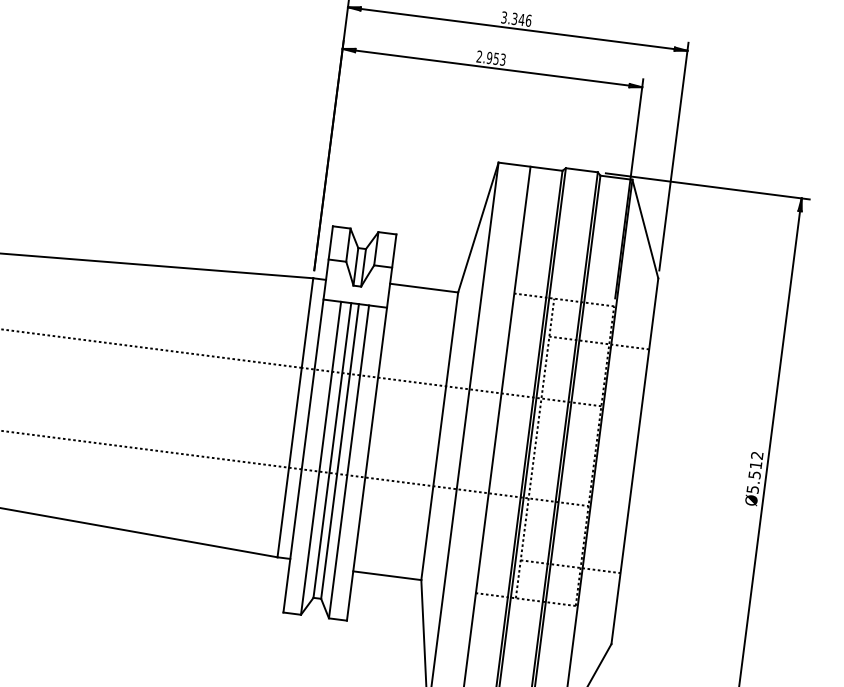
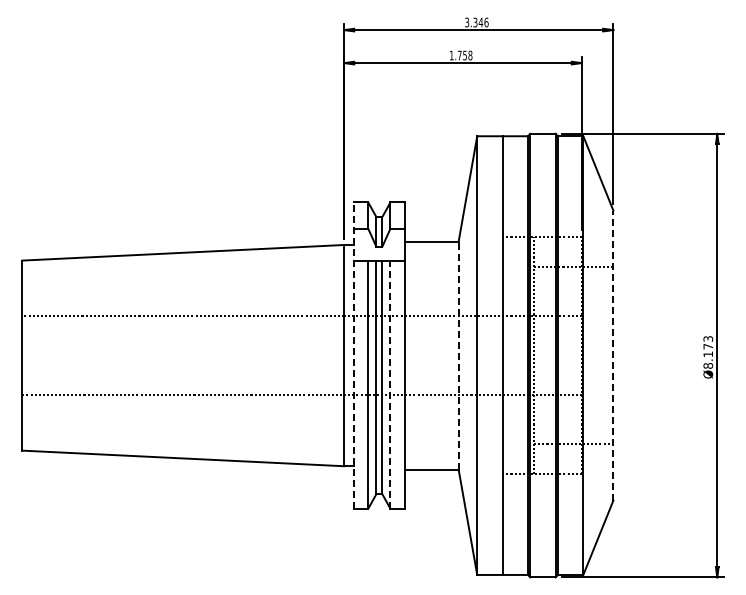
text: (490, 58) -> (460, 55), 2.953 -> 1.758
line: (308, 419) -> (354, 355), solid -> dashed
line: (439, 436) -> (458, 355), solid -> dashed
line: (349, 461) -> (390, 384), solid -> dashed
line: (635, 461) -> (613, 355), solid -> dashed
text: (755, 472) -> (708, 352), Ø5.512 -> Ø8.173

